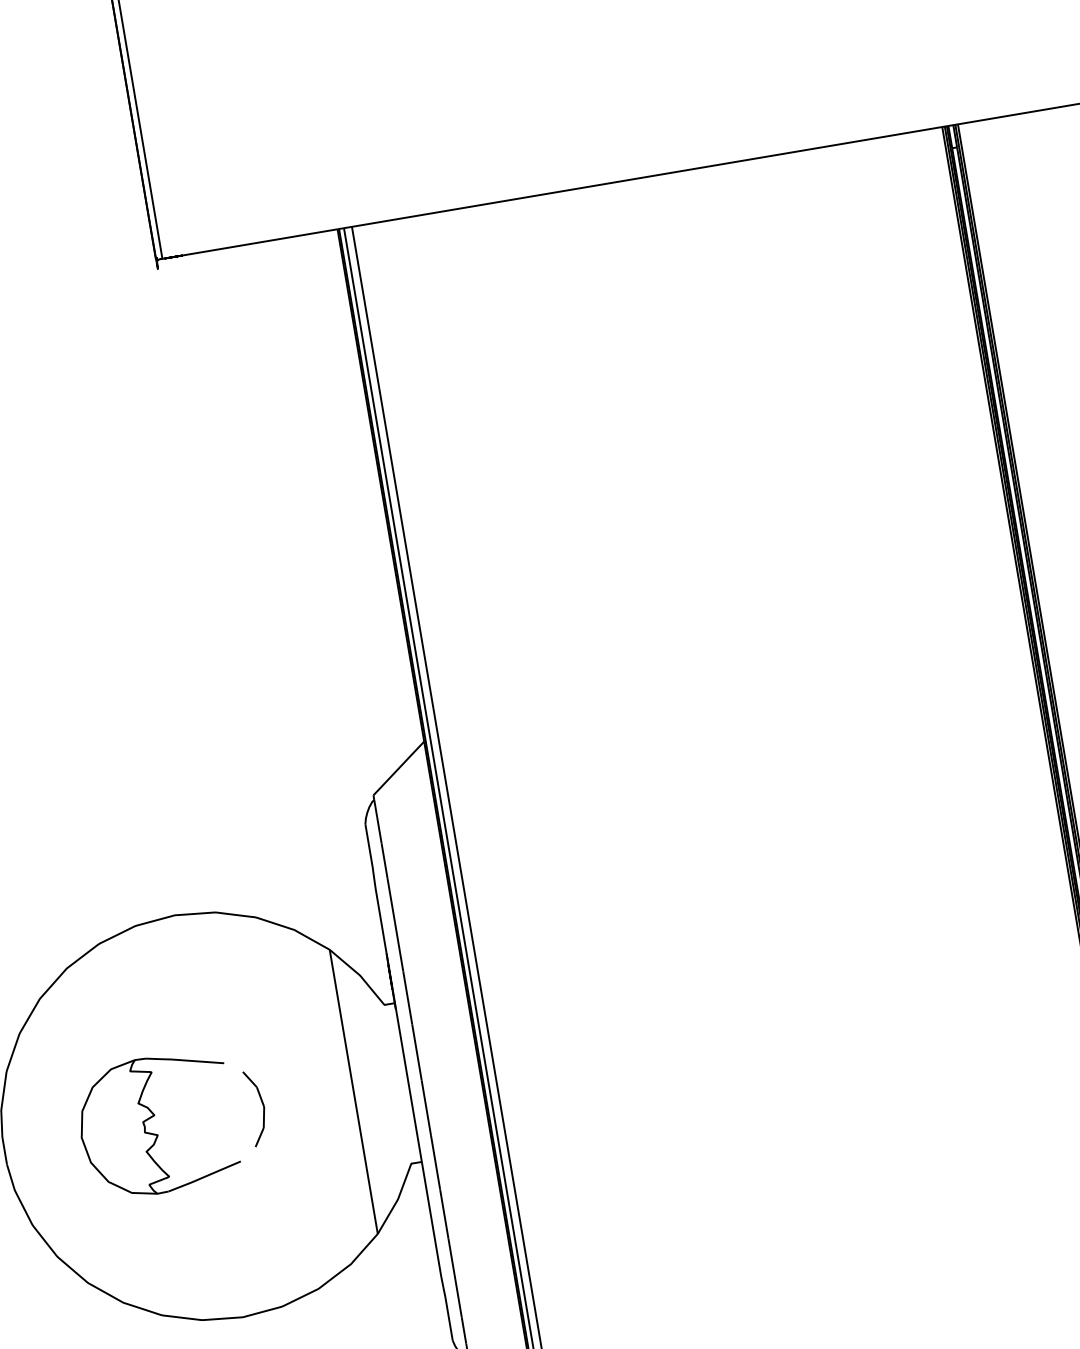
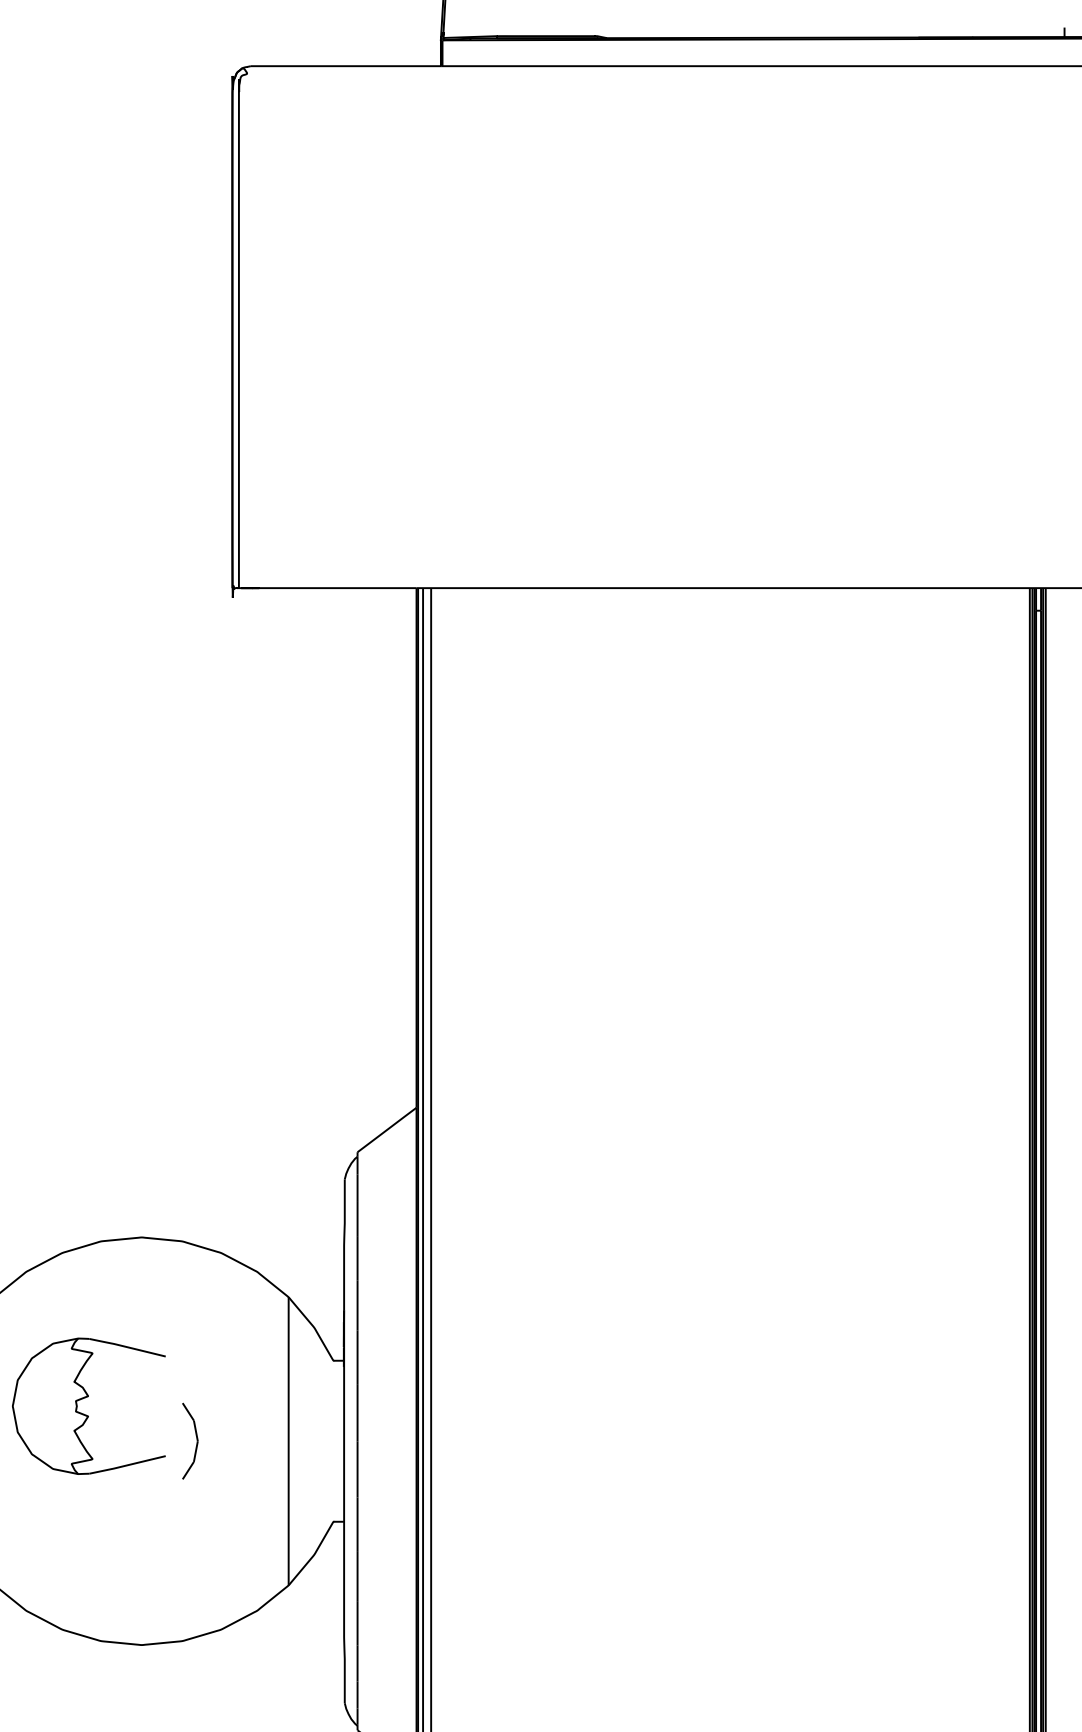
part: (152, 1118) -> (85, 1398), moved

